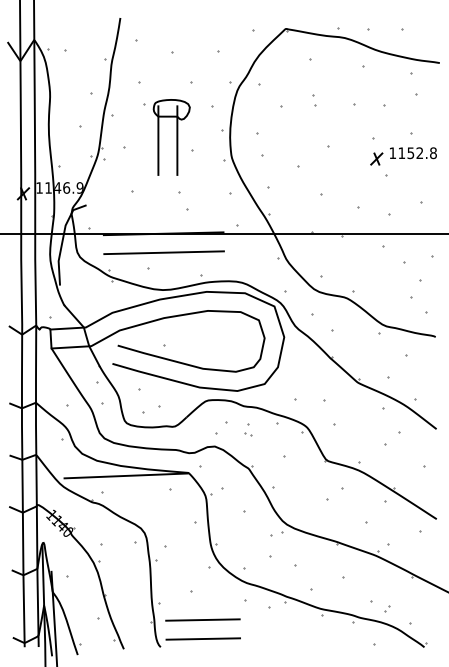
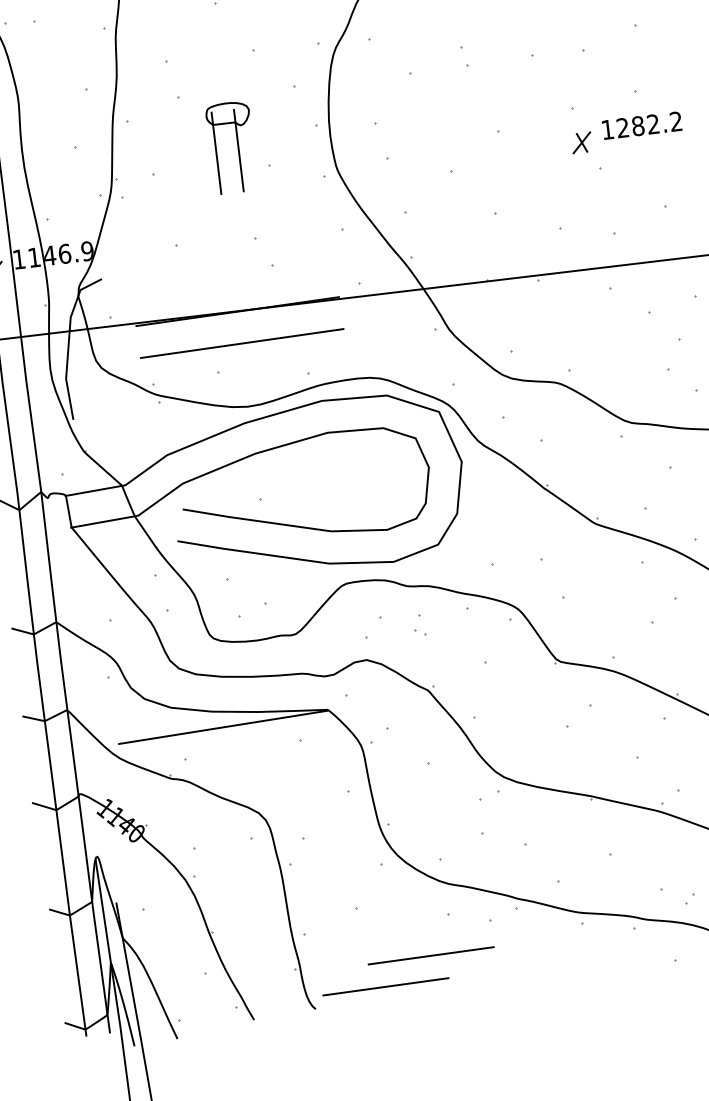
part: (171, 137) -> (231, 147), size x0.7
text: (417, 153) -> (649, 125), 1152.8 -> 1282.2
line: (202, 619) -> (430, 955), moved

